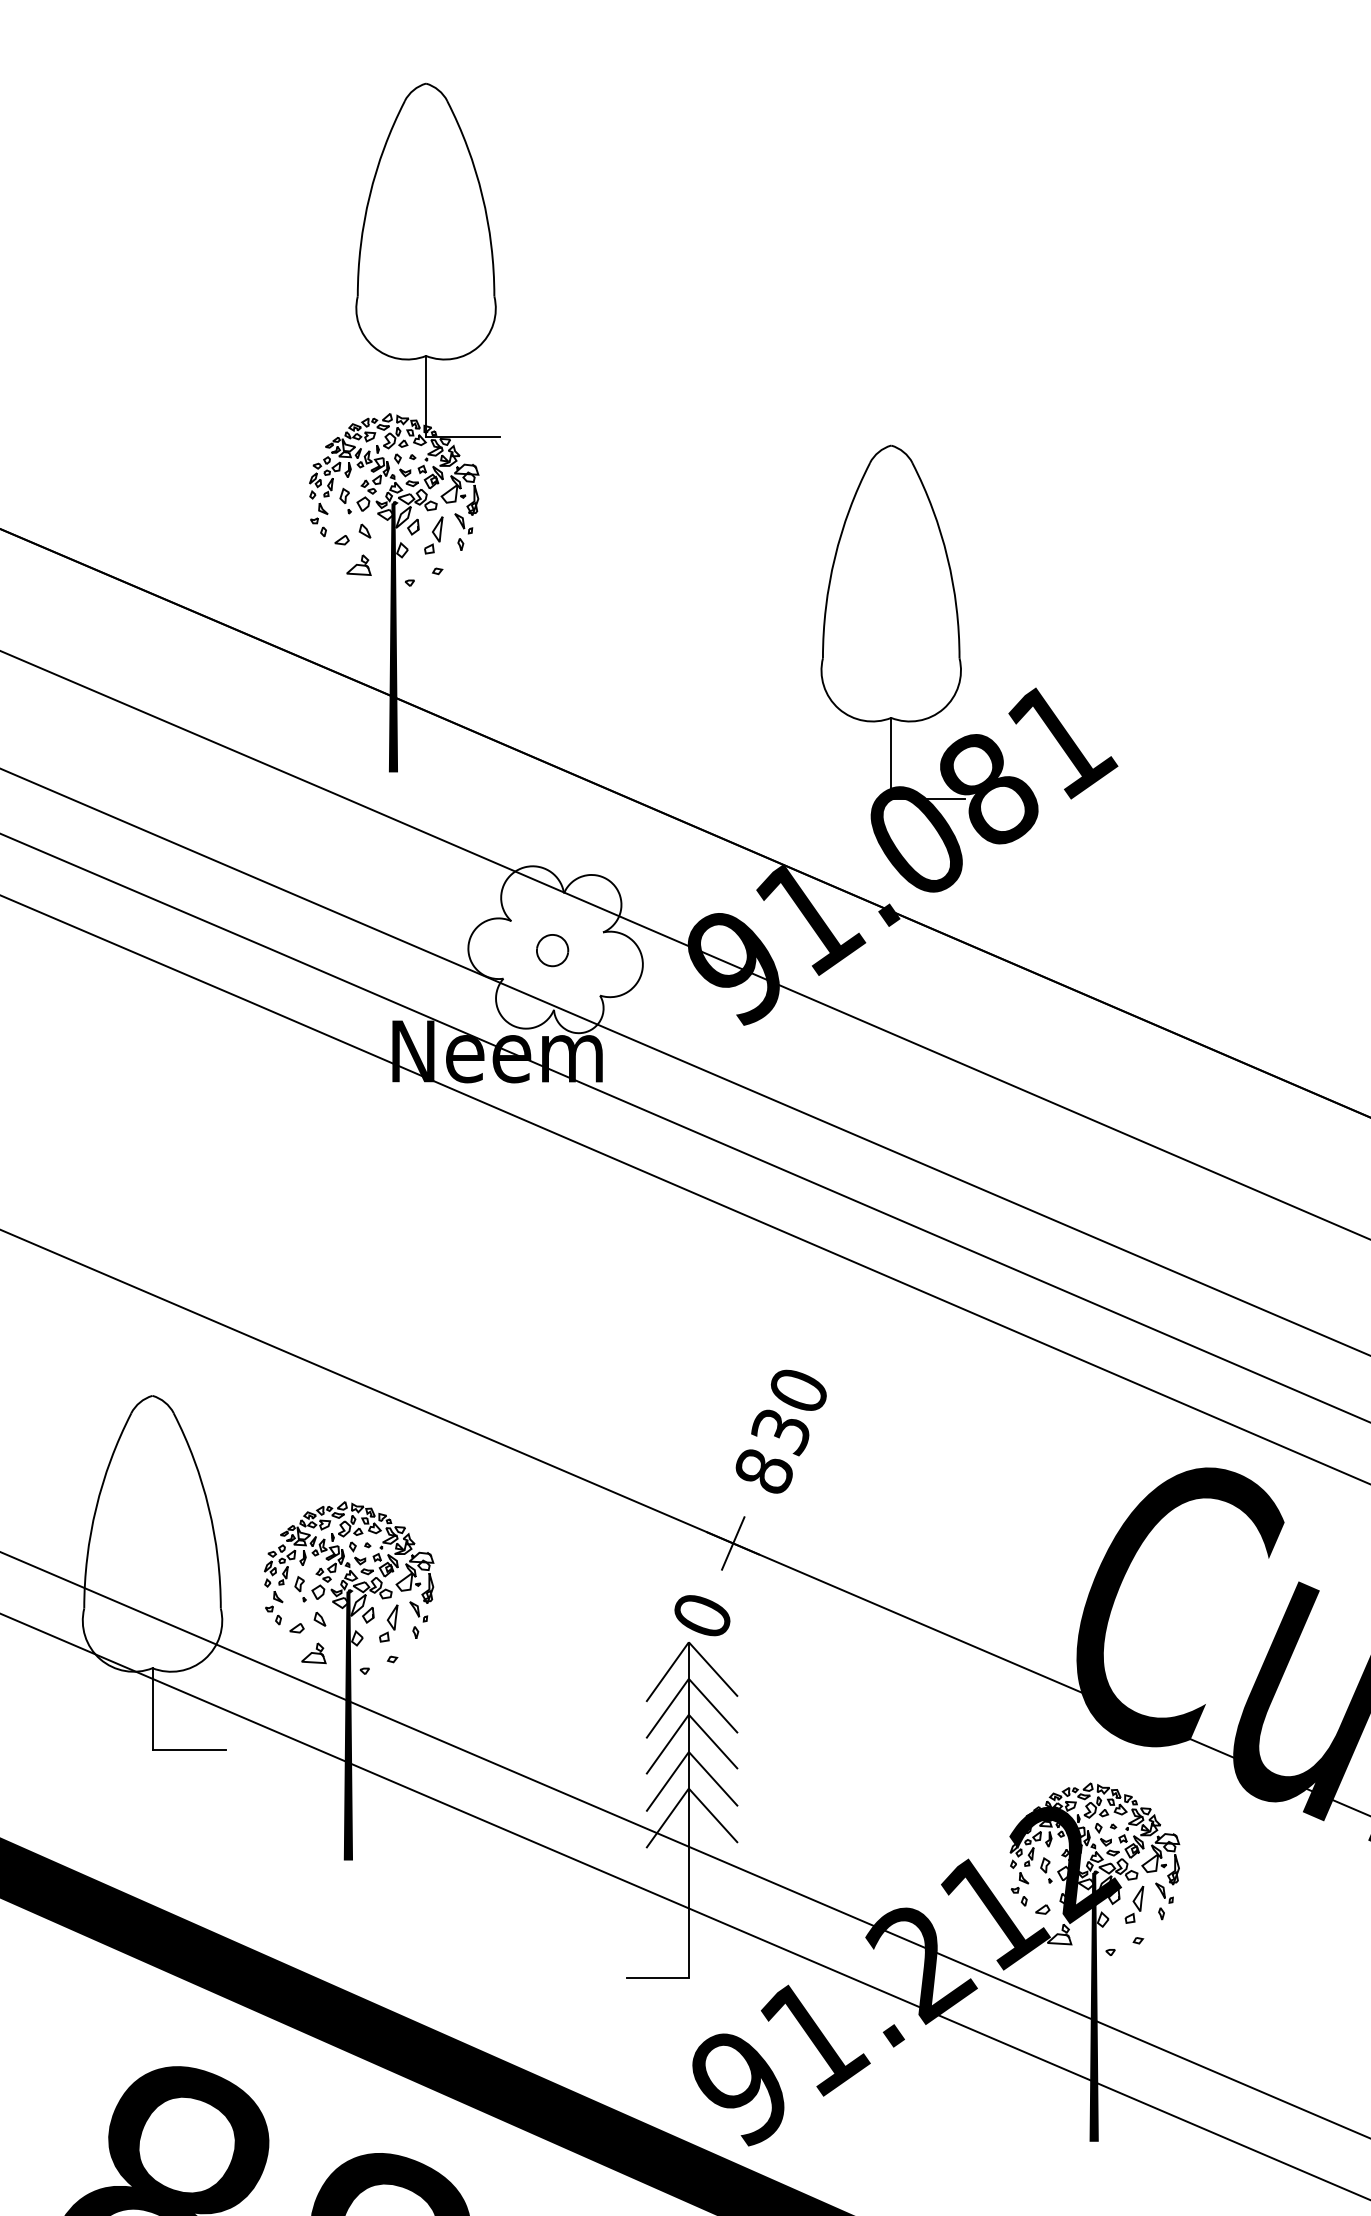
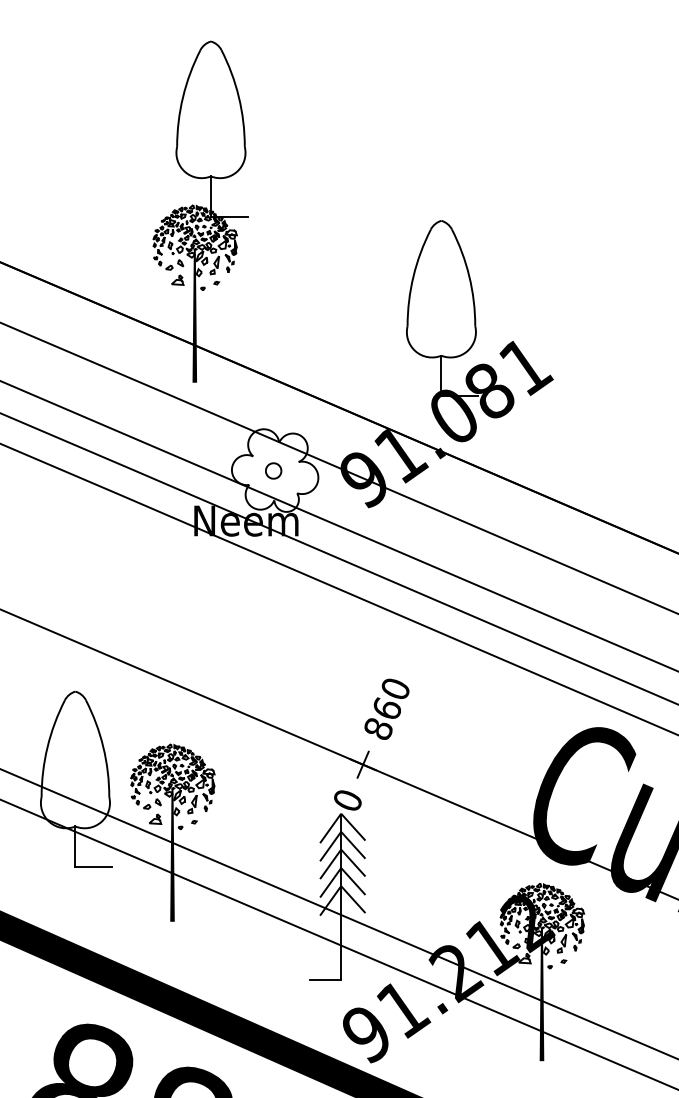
text: (780, 1431) -> (386, 709), 830 -> 860

